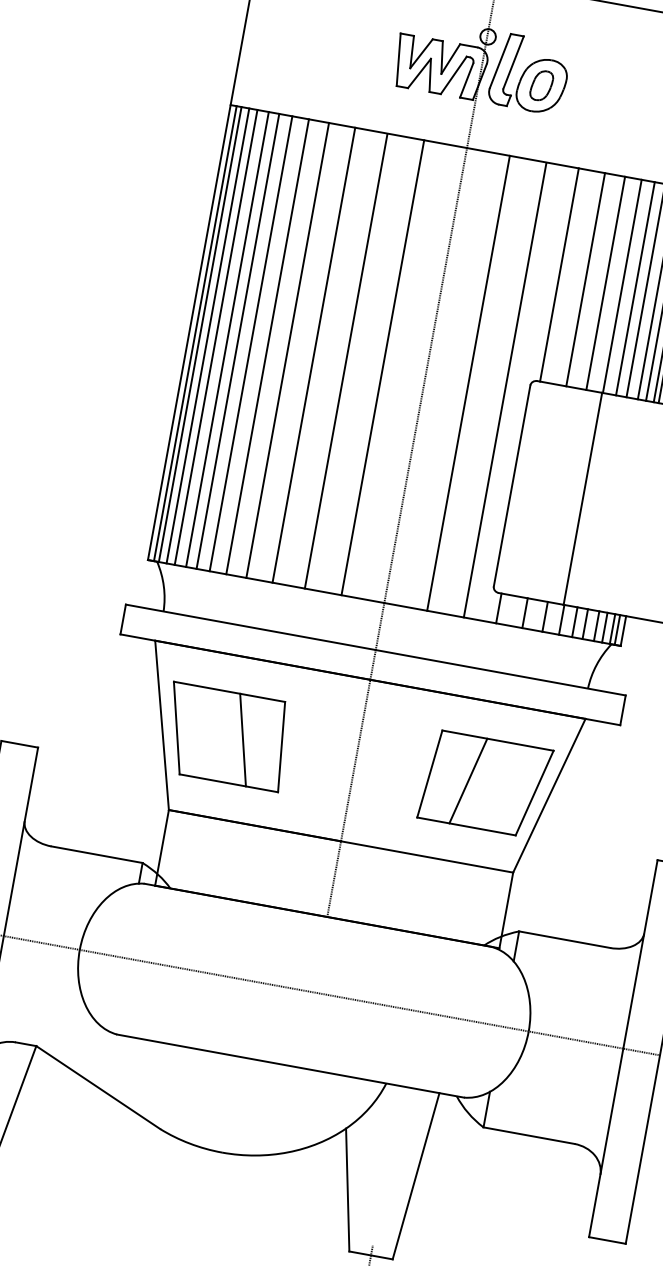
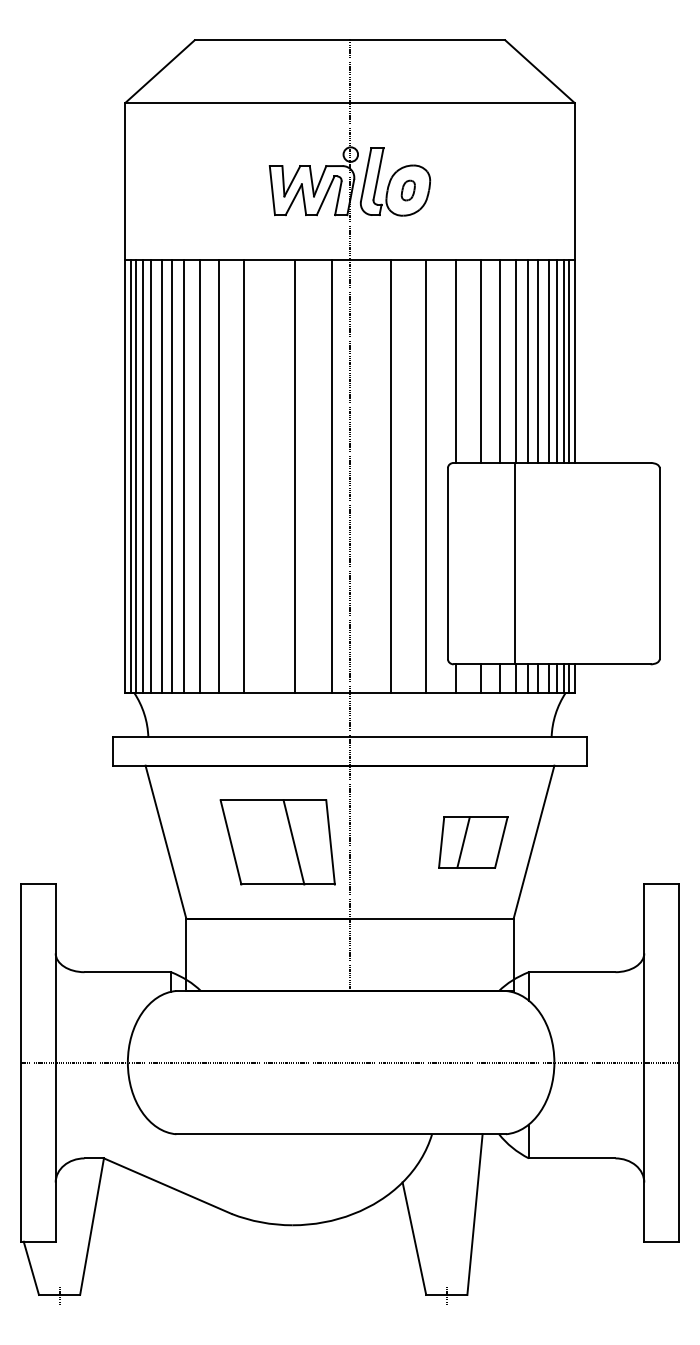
part: (541, 85) -> (408, 190), size x0.7
line: (346, 361) -> (295, 476), moved
line: (383, 367) -> (332, 476), moved
part: (225, 737) -> (277, 842), moved
part: (485, 784) -> (473, 842), size x0.6

